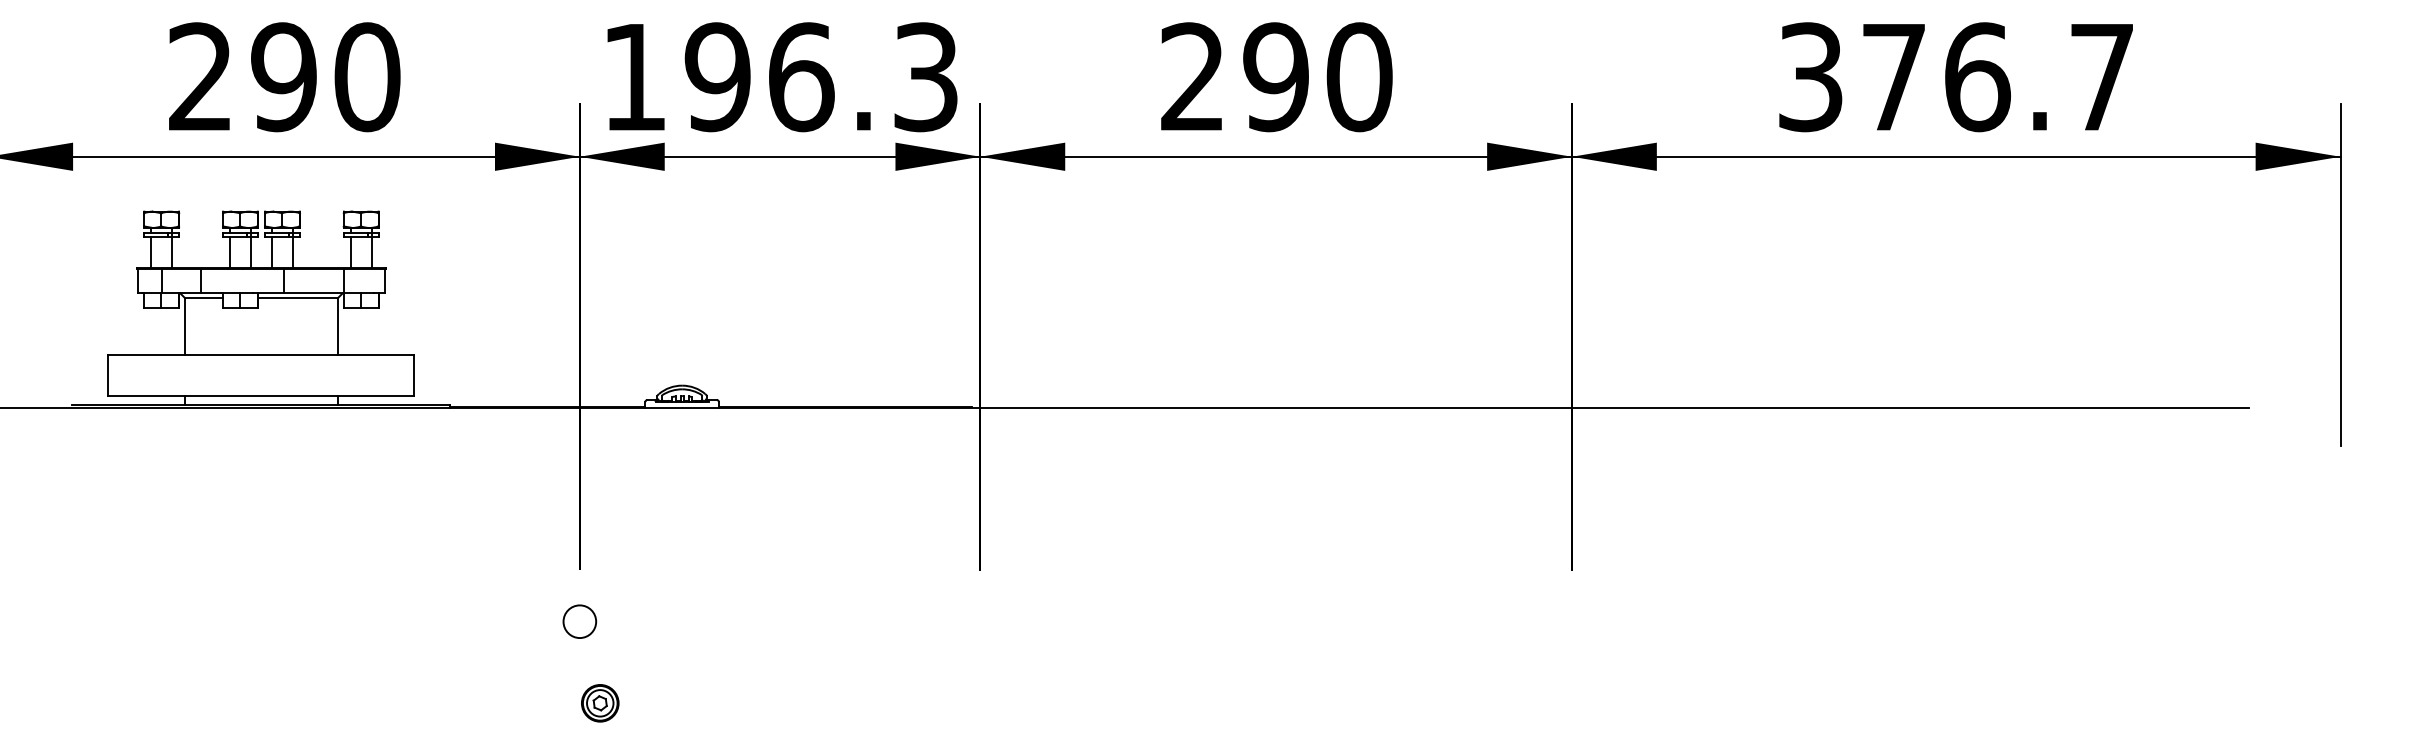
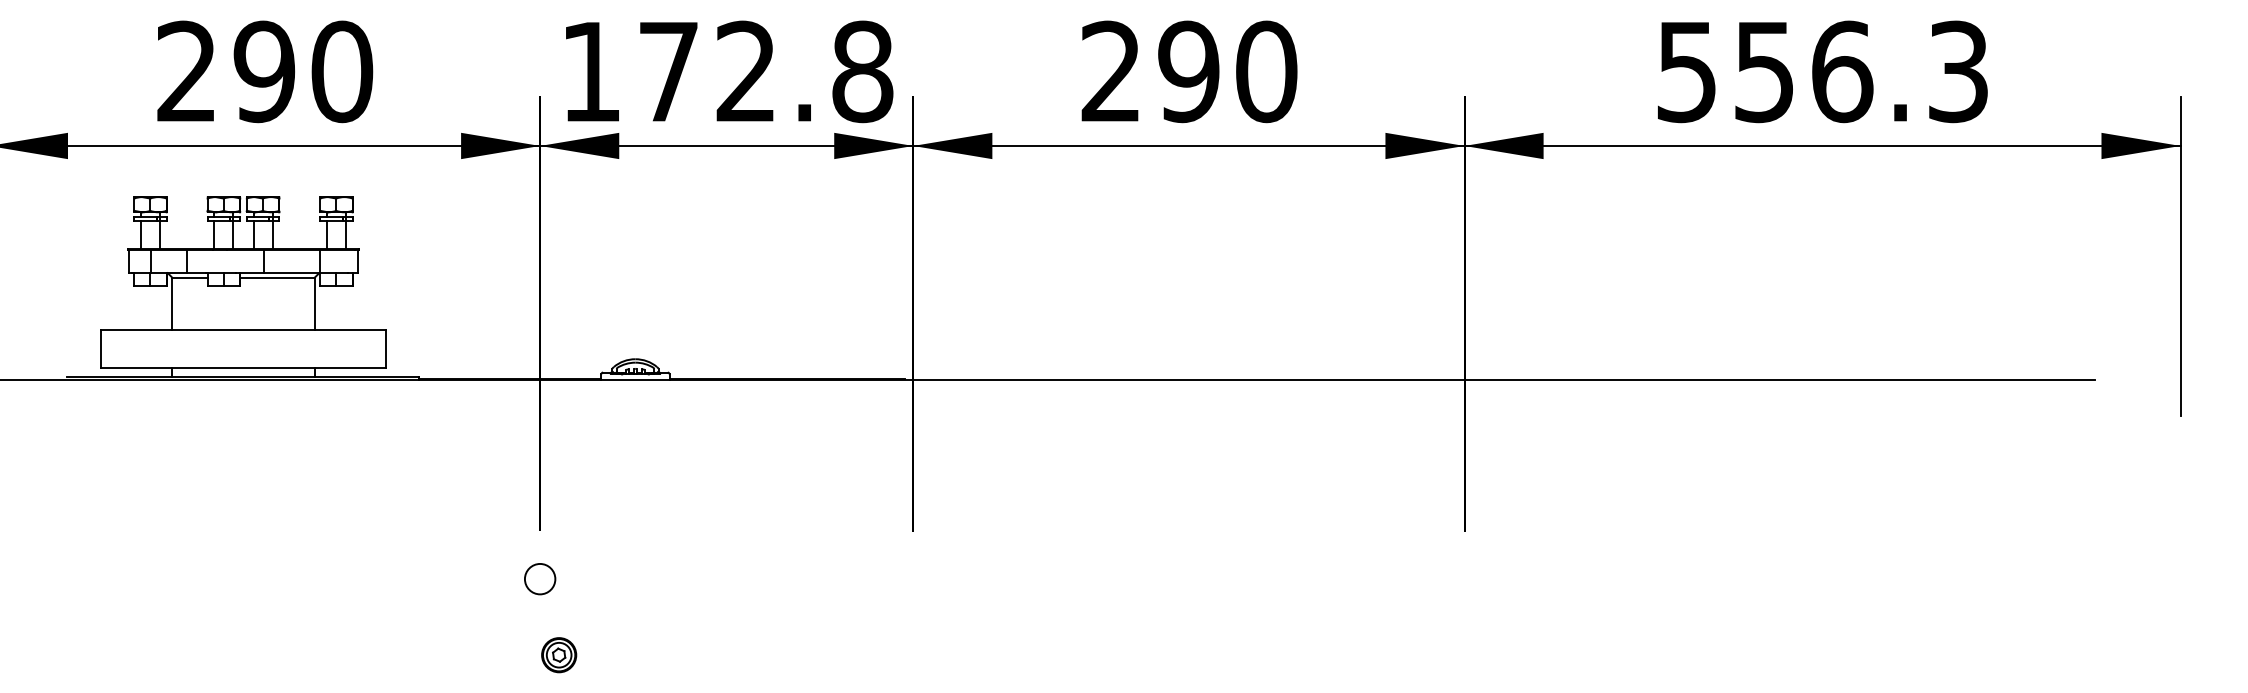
text: (821, 76) -> (765, 71), 196.3 -> 172.8
text: (1956, 76) -> (1822, 71), 376.7 -> 556.3

